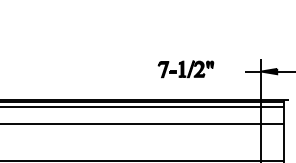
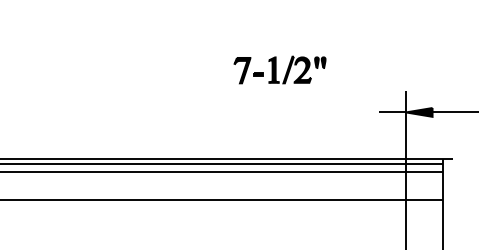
part: (185, 69) -> (279, 70), moved

